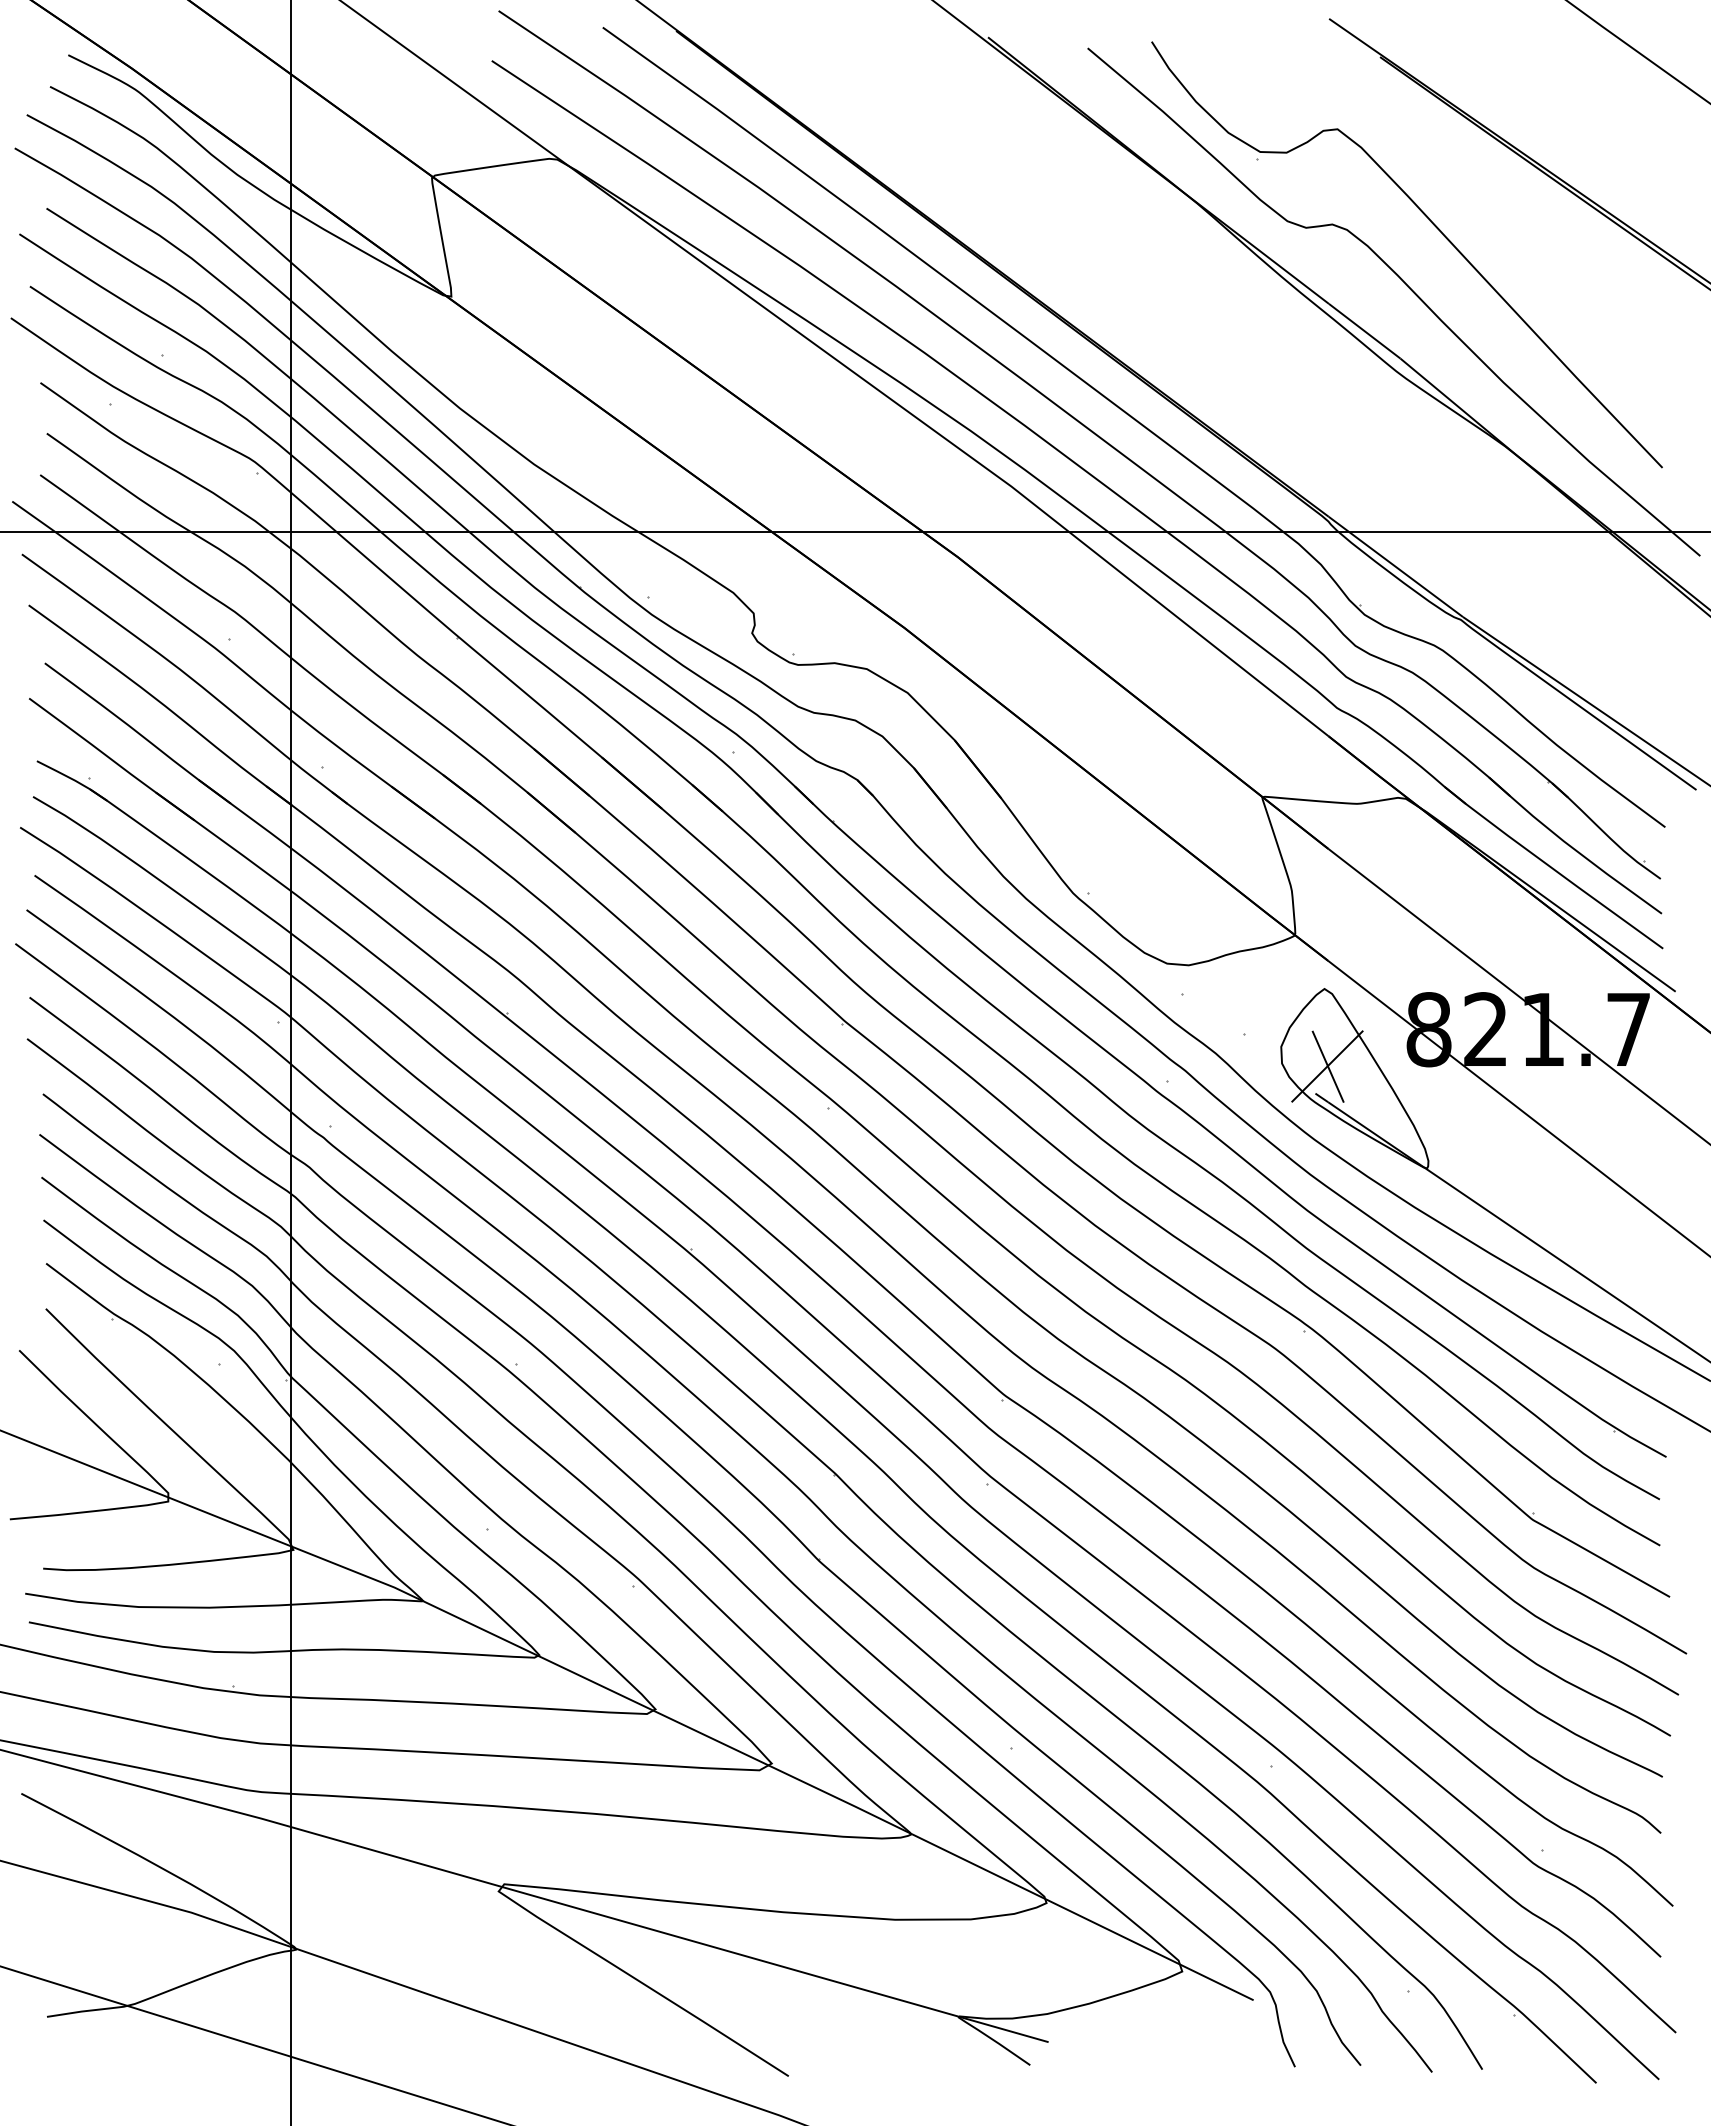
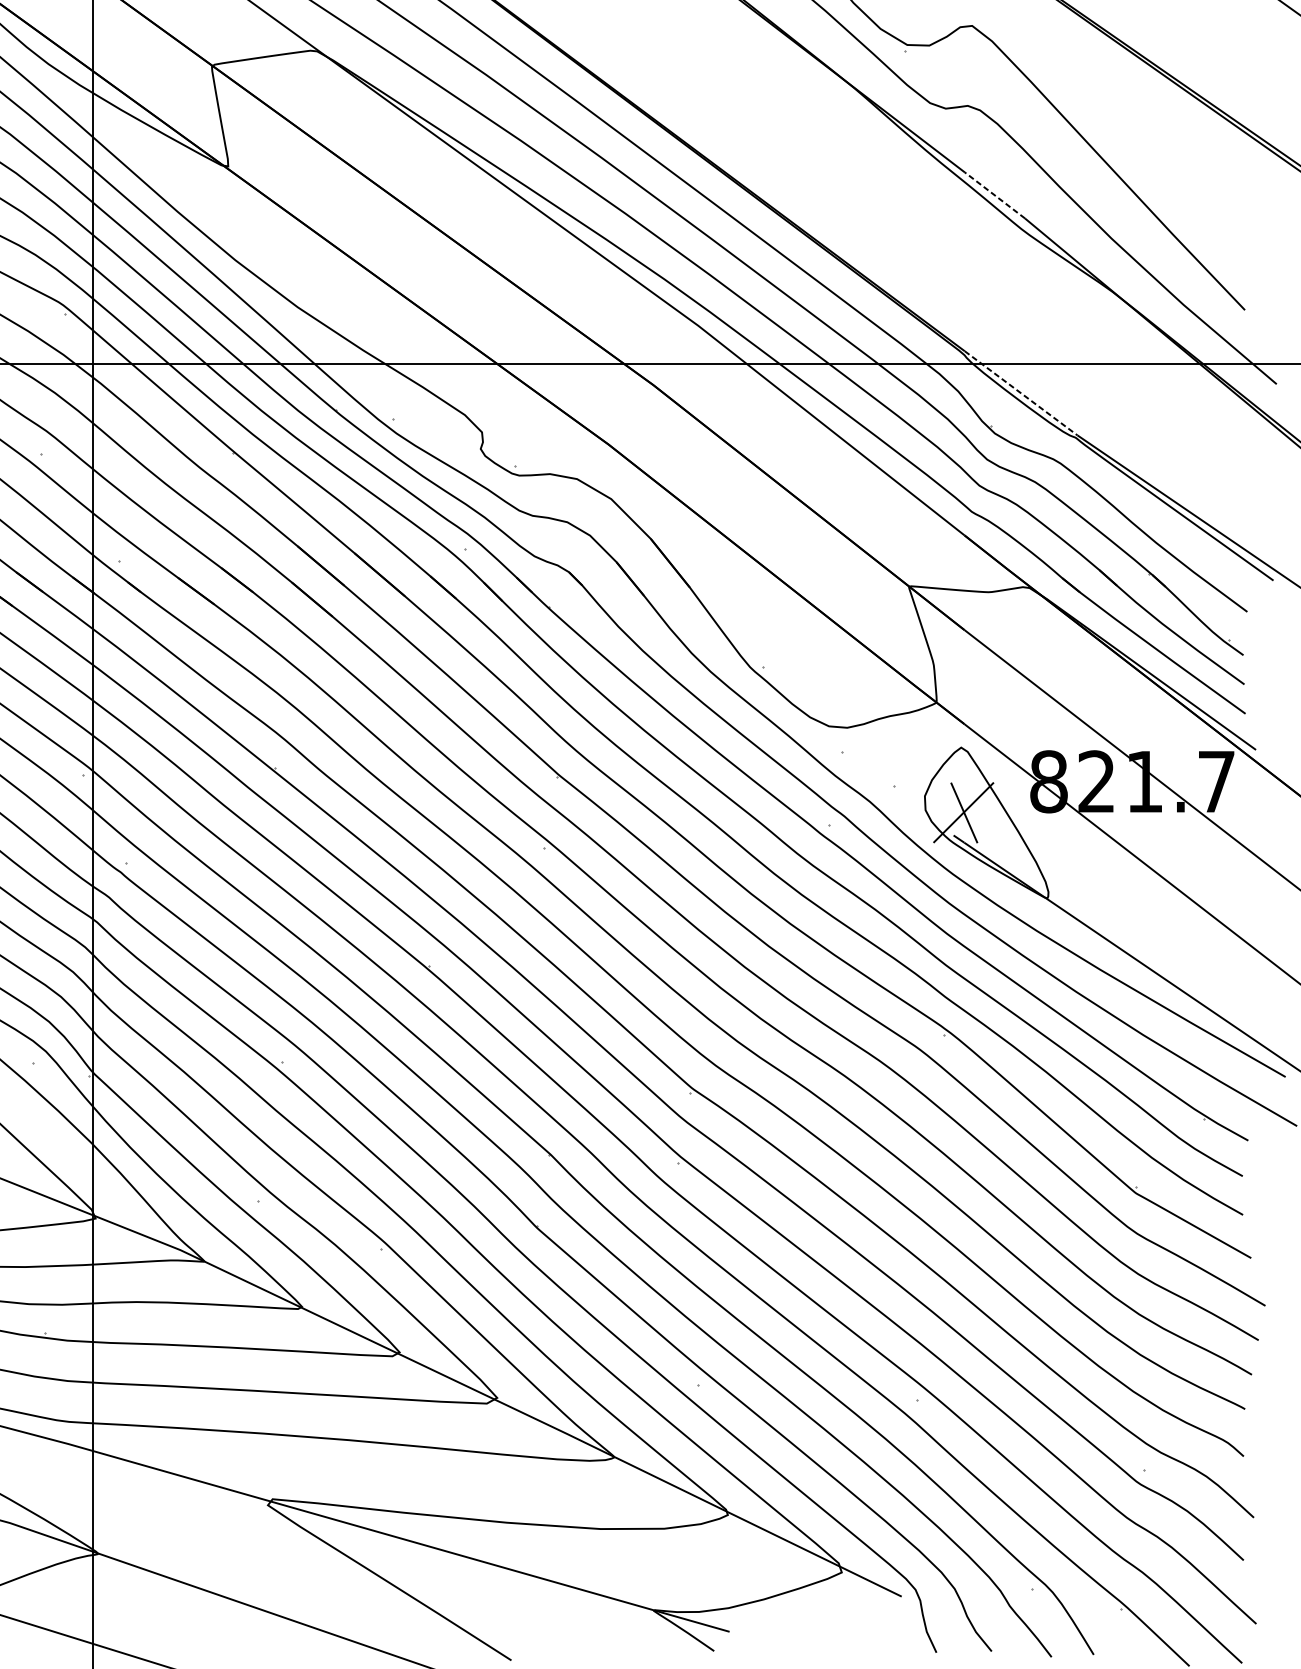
line: (1364, 330) -> (994, 194), solid -> dashed
line: (1395, 566) -> (1020, 392), solid -> dashed

